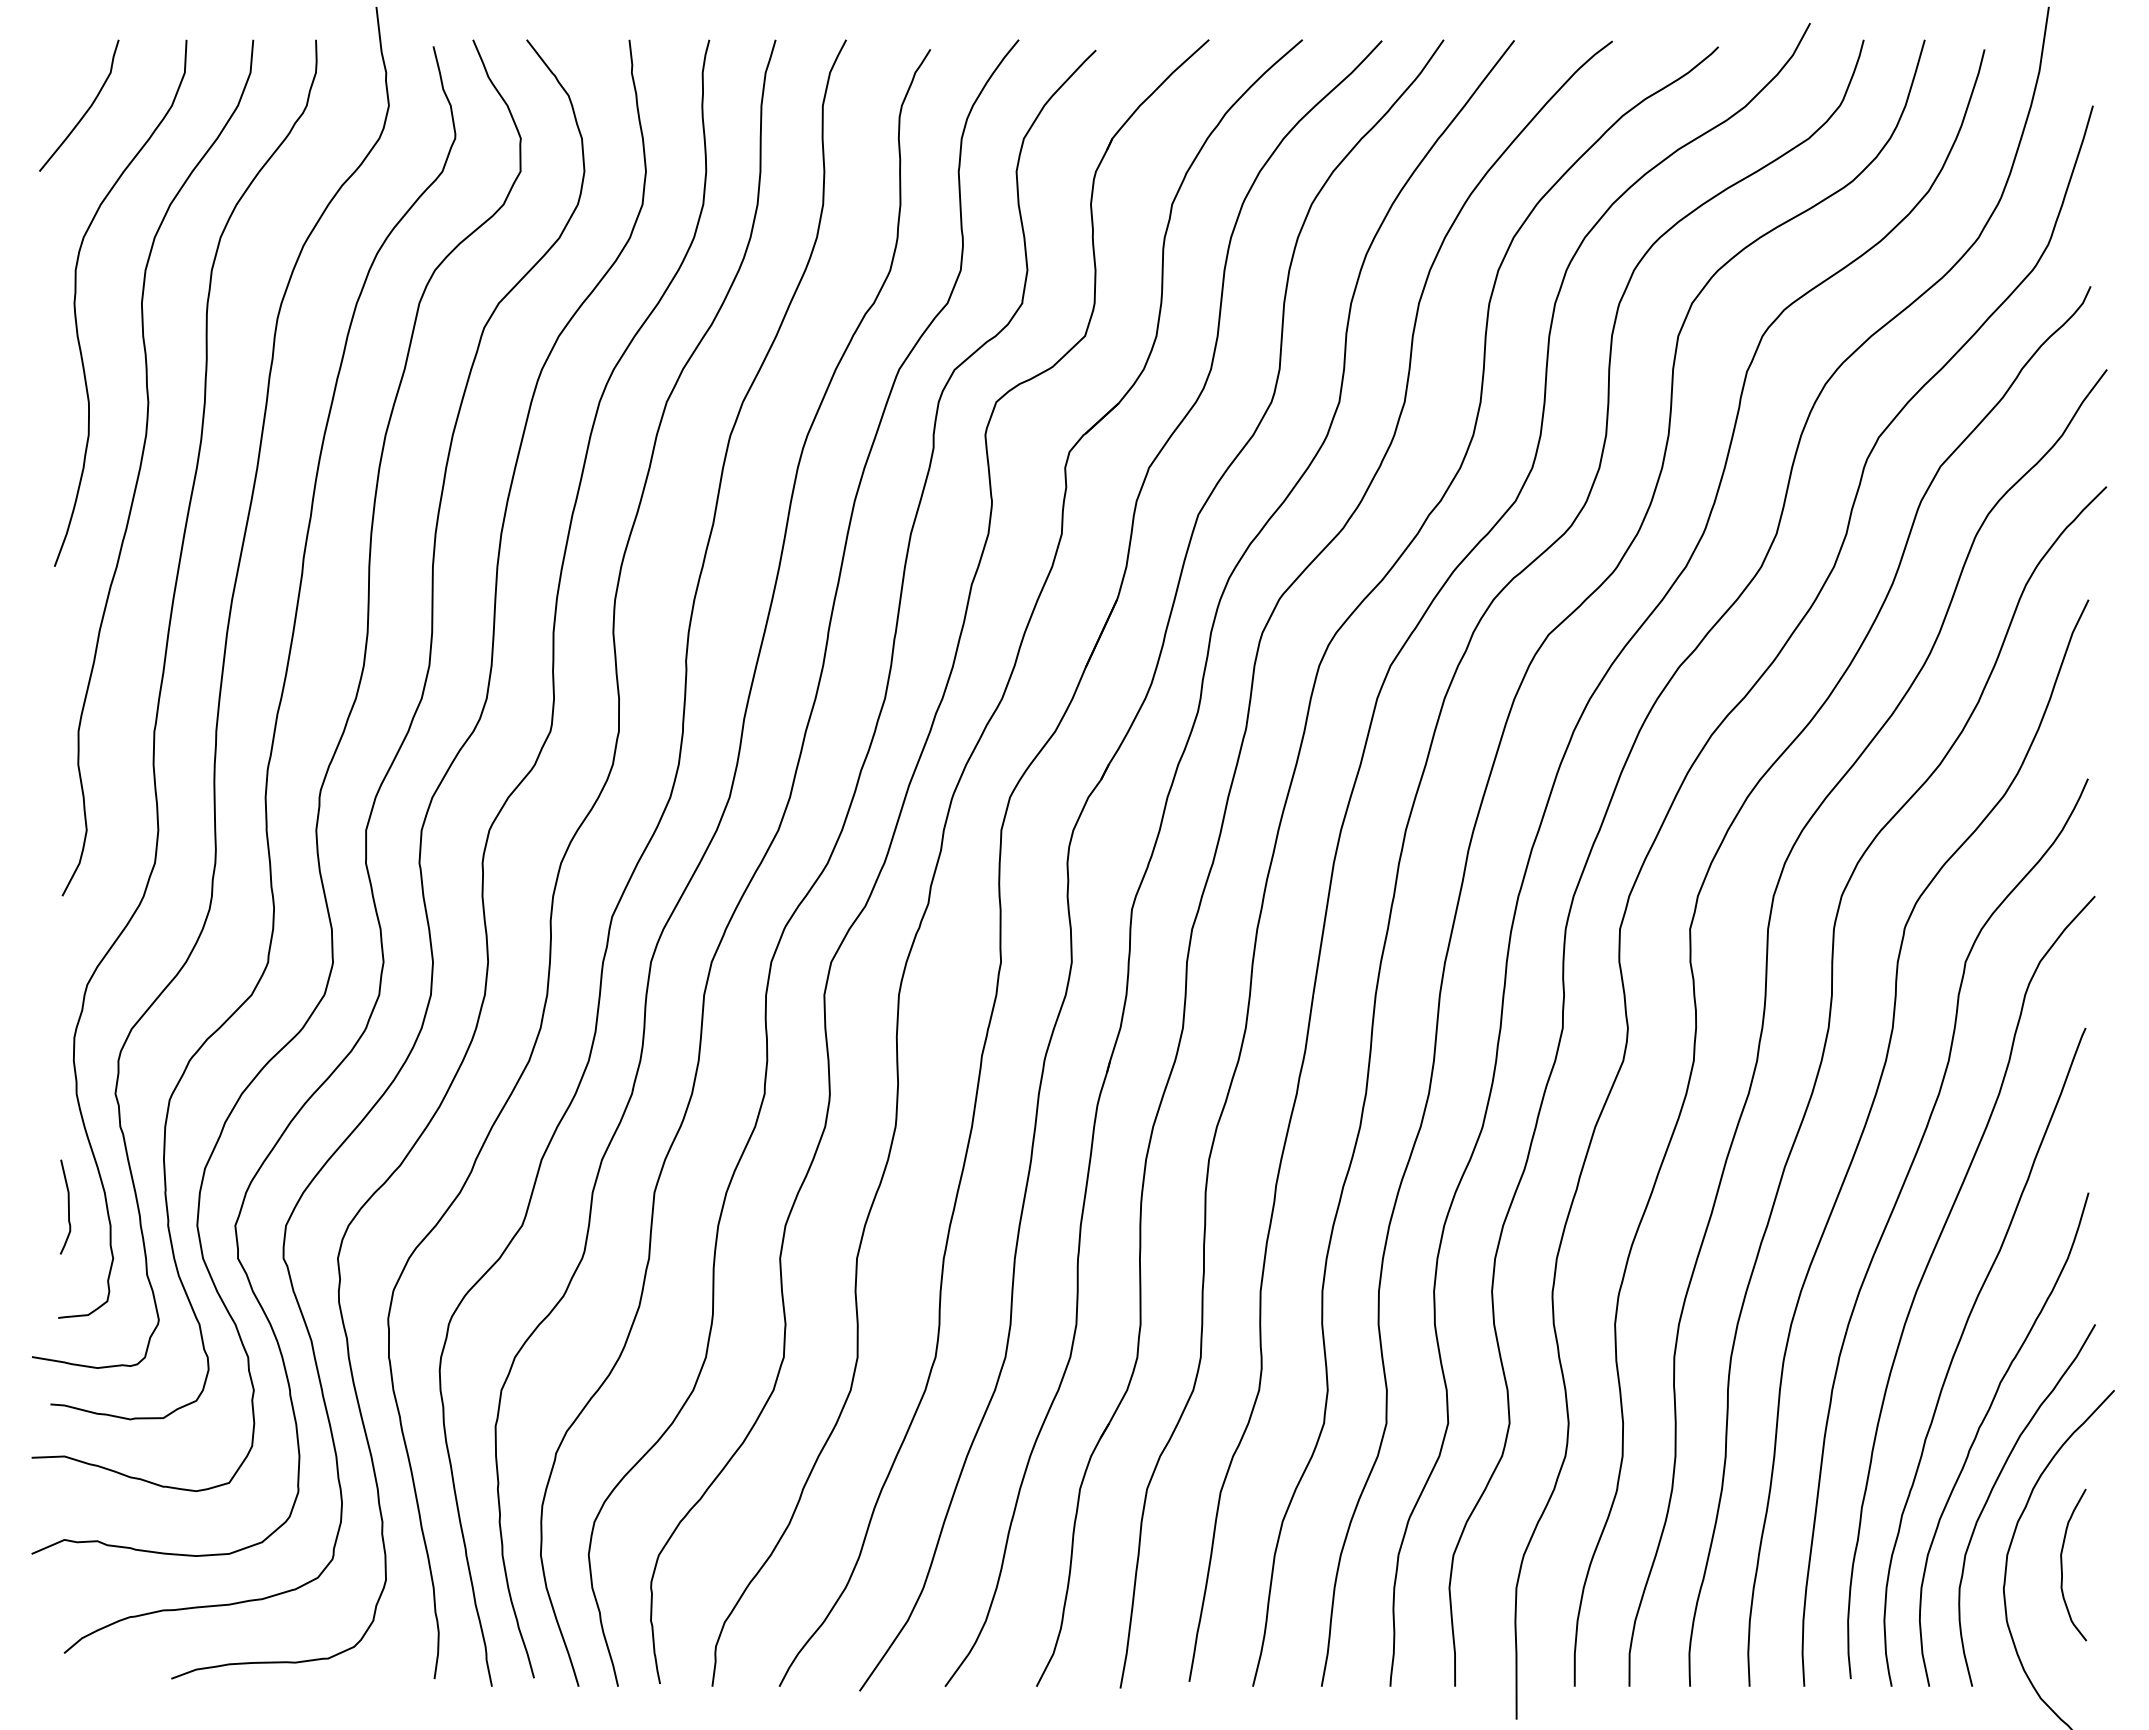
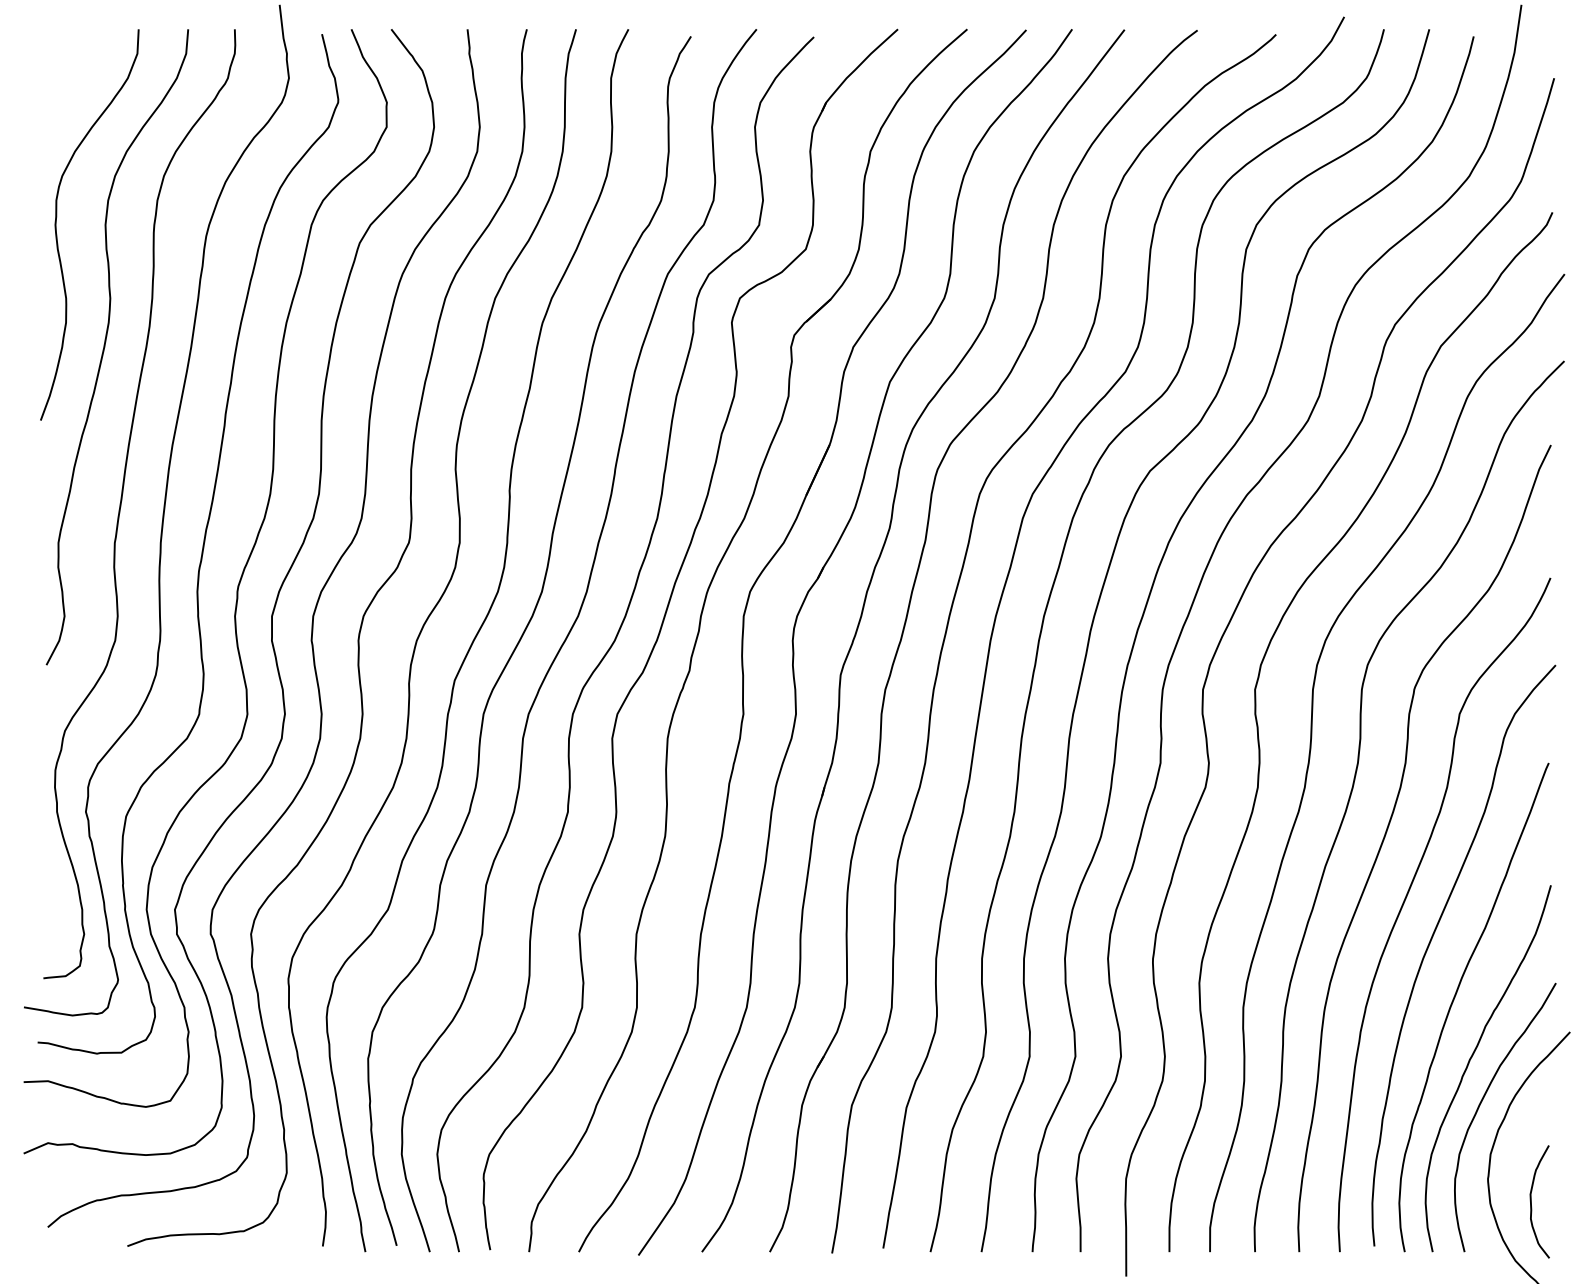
curve: (85, 111) -> (63, 82), removed
curve: (68, 1206) -> (51, 895), removed
curve: (2062, 1564) -> (1531, 1201), moved

